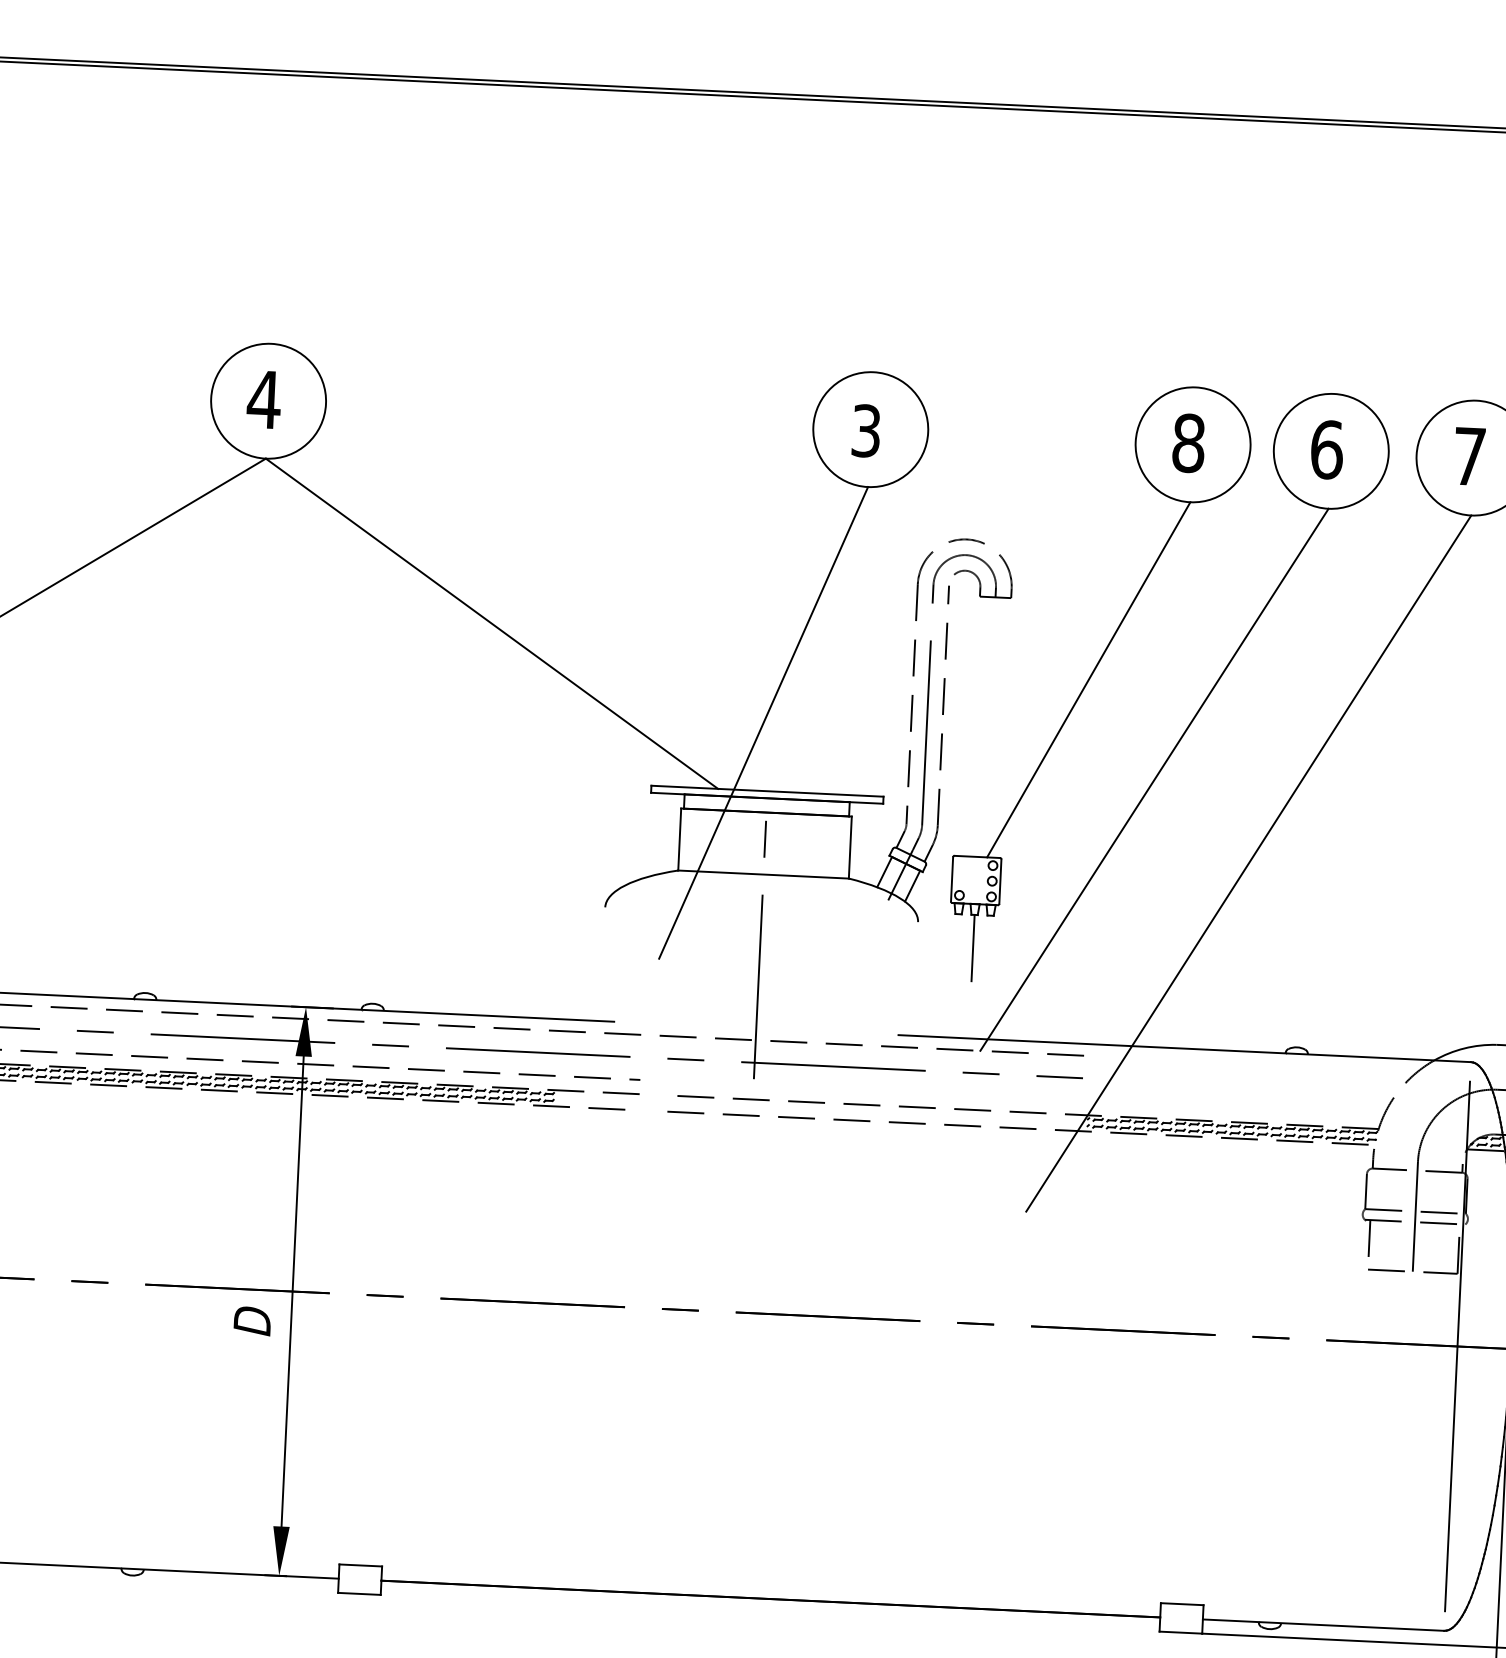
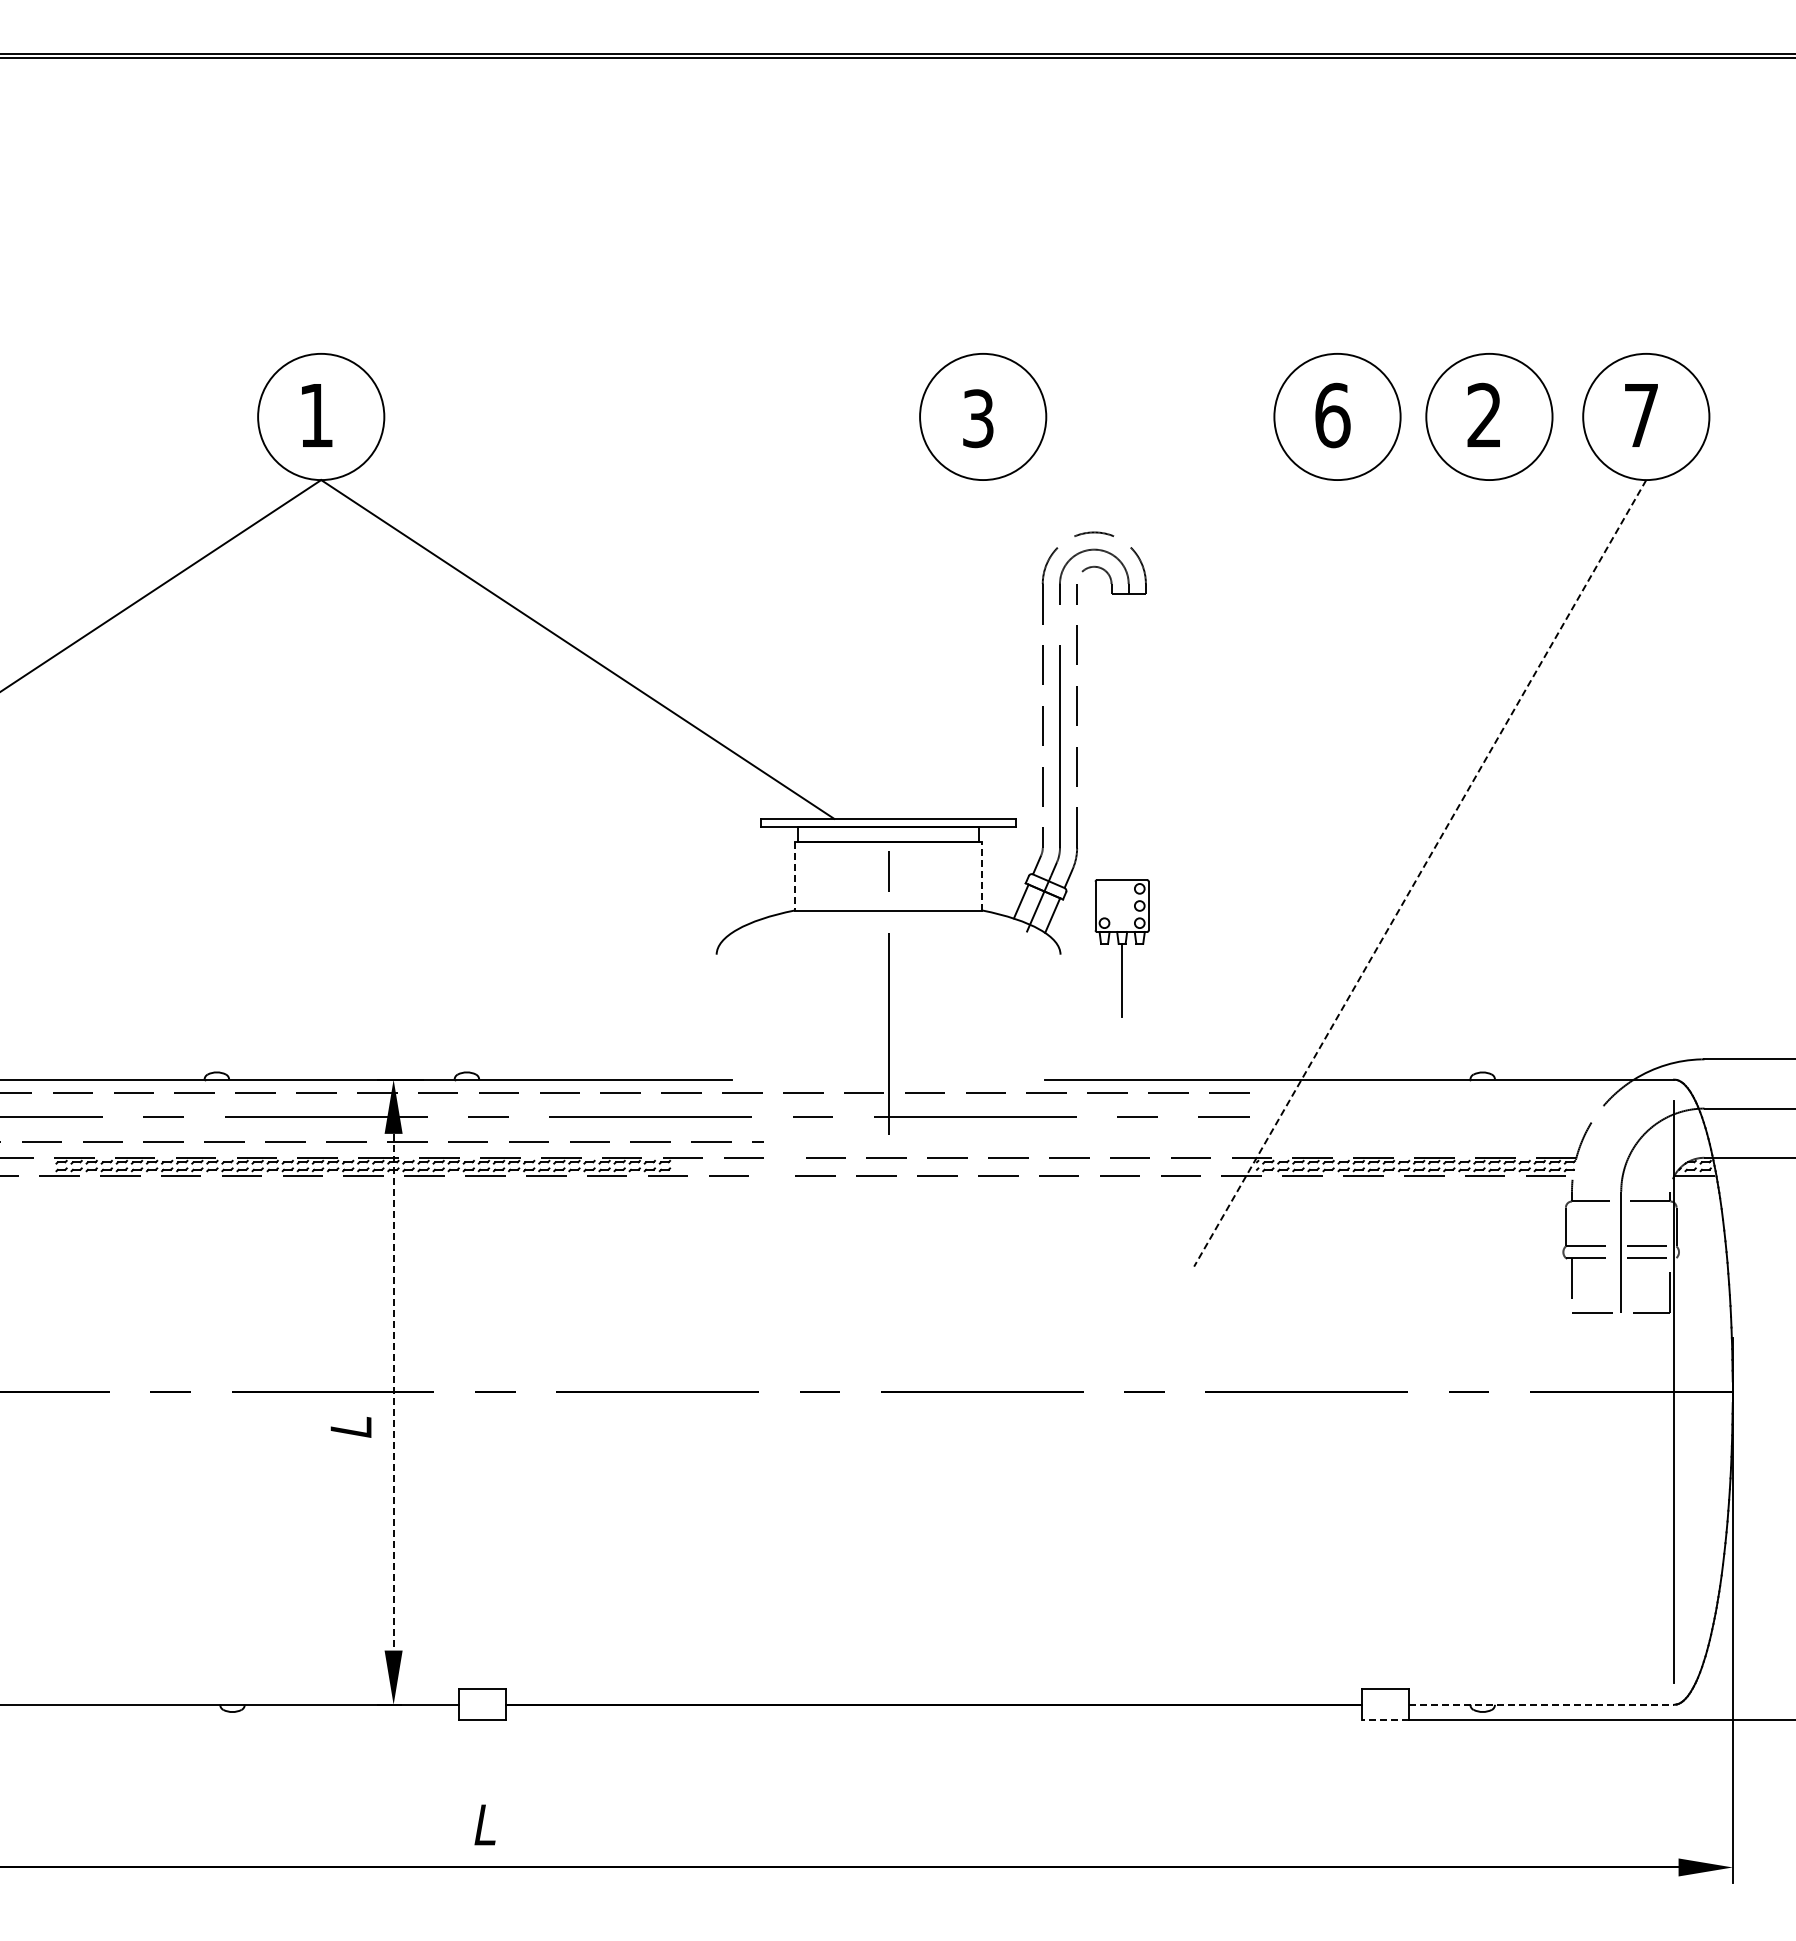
text: (263, 399) -> (315, 415), 4 -> 1
text: (1188, 443) -> (1332, 415), 8 -> 6
text: (1326, 449) -> (1484, 415), 6 -> 2
line: (1088, 680) -> (1234, 680), removed
line: (763, 723) -> (880, 744), removed
line: (1154, 779) -> (1312, 786), removed
line: (679, 839) -> (794, 876), solid -> dashed
line: (850, 846) -> (982, 875), solid -> dashed
line: (1249, 863) -> (1420, 873), solid -> dashed
line: (292, 1291) -> (393, 1392), solid -> dashed
text: (251, 1320) -> (350, 1426), D -> L
line: (1323, 1624) -> (1541, 1704), solid -> dashed
line: (1180, 1632) -> (1385, 1720), solid -> dashed

